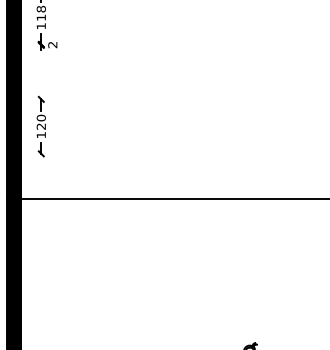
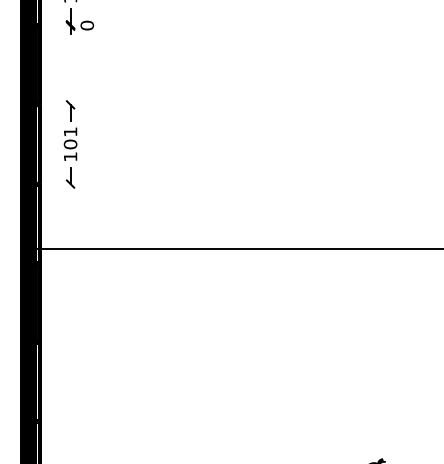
text: (52, 44) -> (86, 24), 2 -> 0
text: (40, 121) -> (69, 136), 120 -> 101

